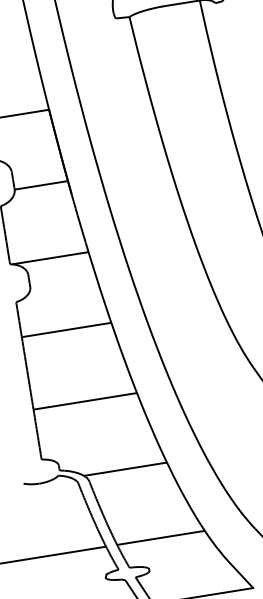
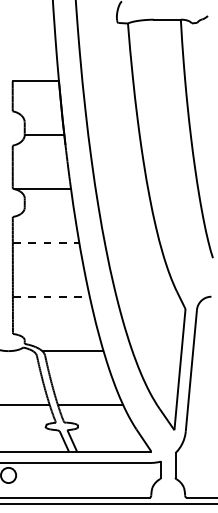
line: (67, 329) -> (46, 242), solid -> dashed
line: (85, 400) -> (51, 296), solid -> dashed

